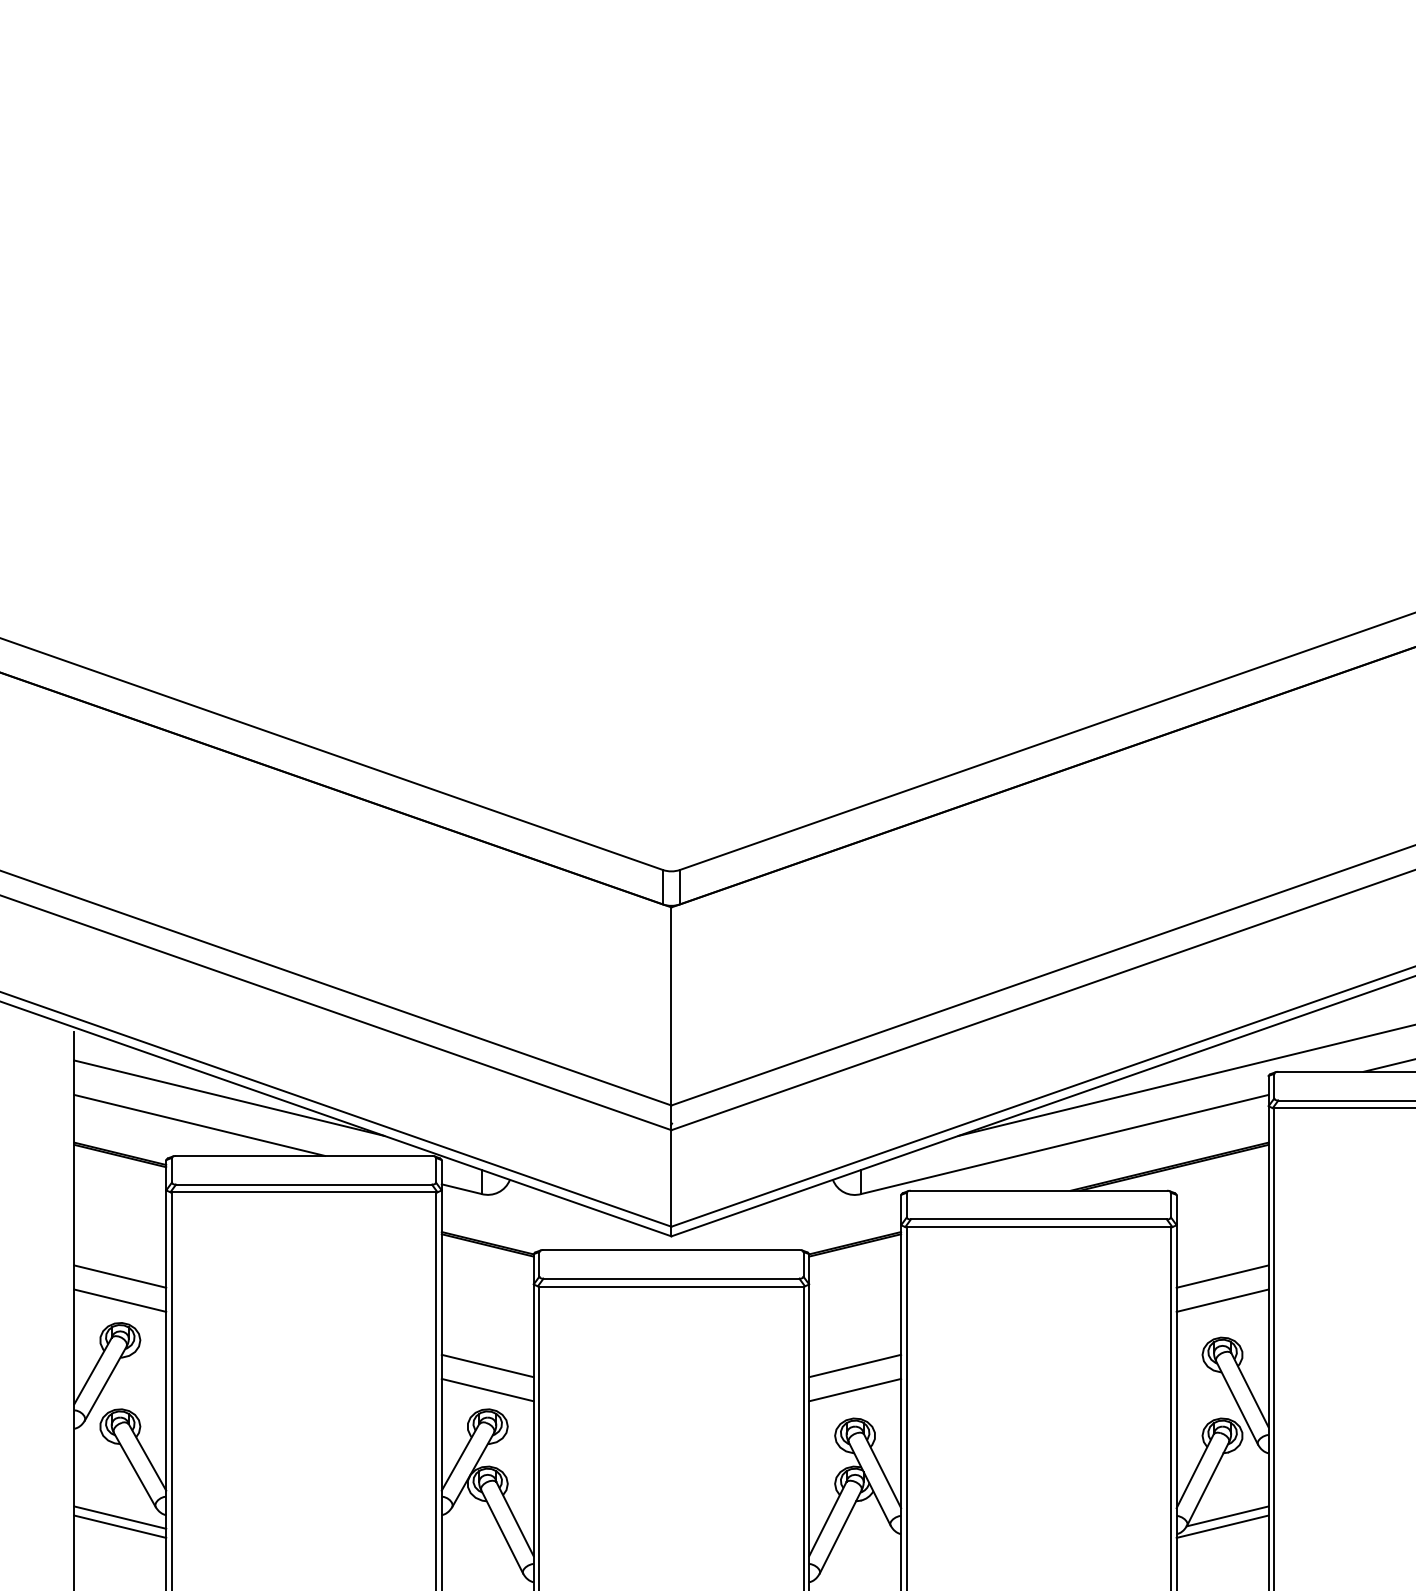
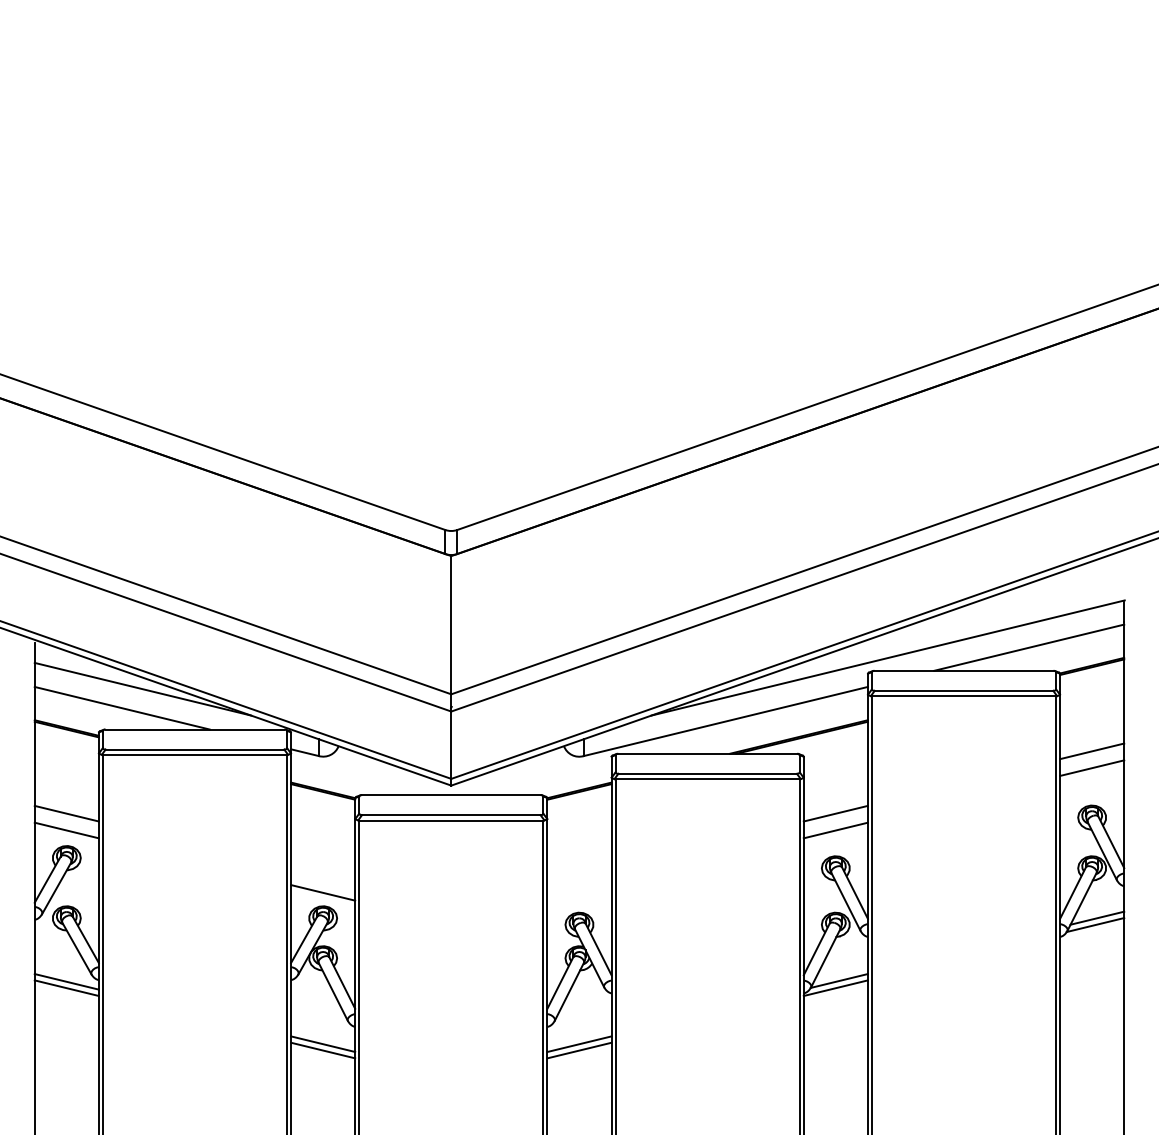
line: (488, 1365) -> (323, 875), removed
line: (855, 1365) -> (579, 875), removed
line: (855, 1389) -> (579, 892), removed

